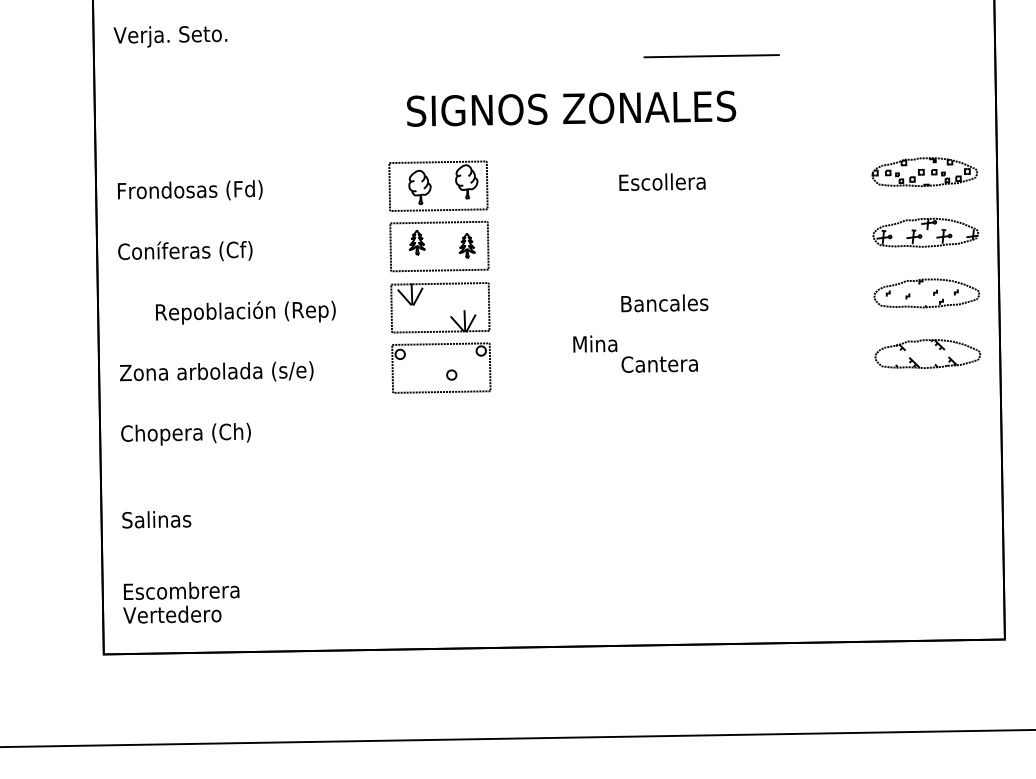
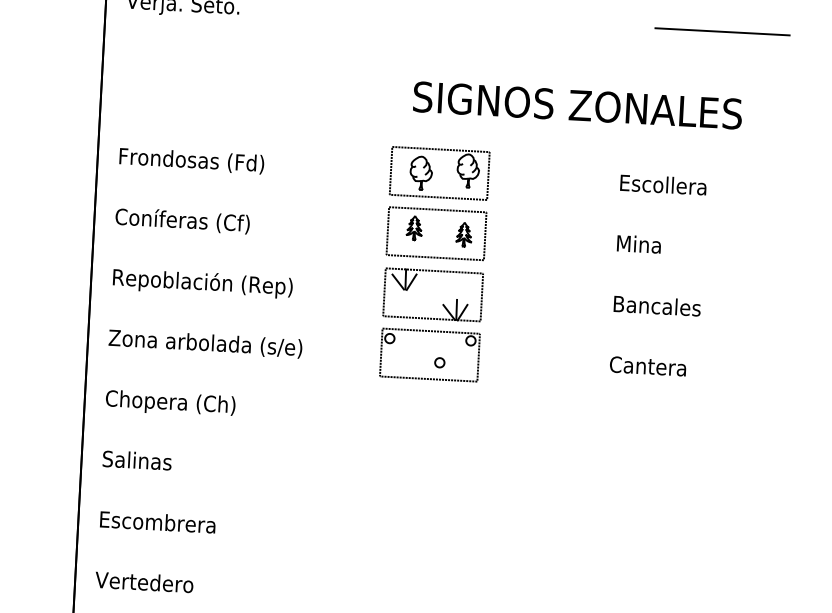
line: (711, 56) -> (722, 32), moved
text: (245, 312) -> (202, 283), moved
text: (595, 343) -> (639, 243), moved
text: (156, 519) -> (137, 460), moved
text: (181, 590) -> (157, 521), moved

